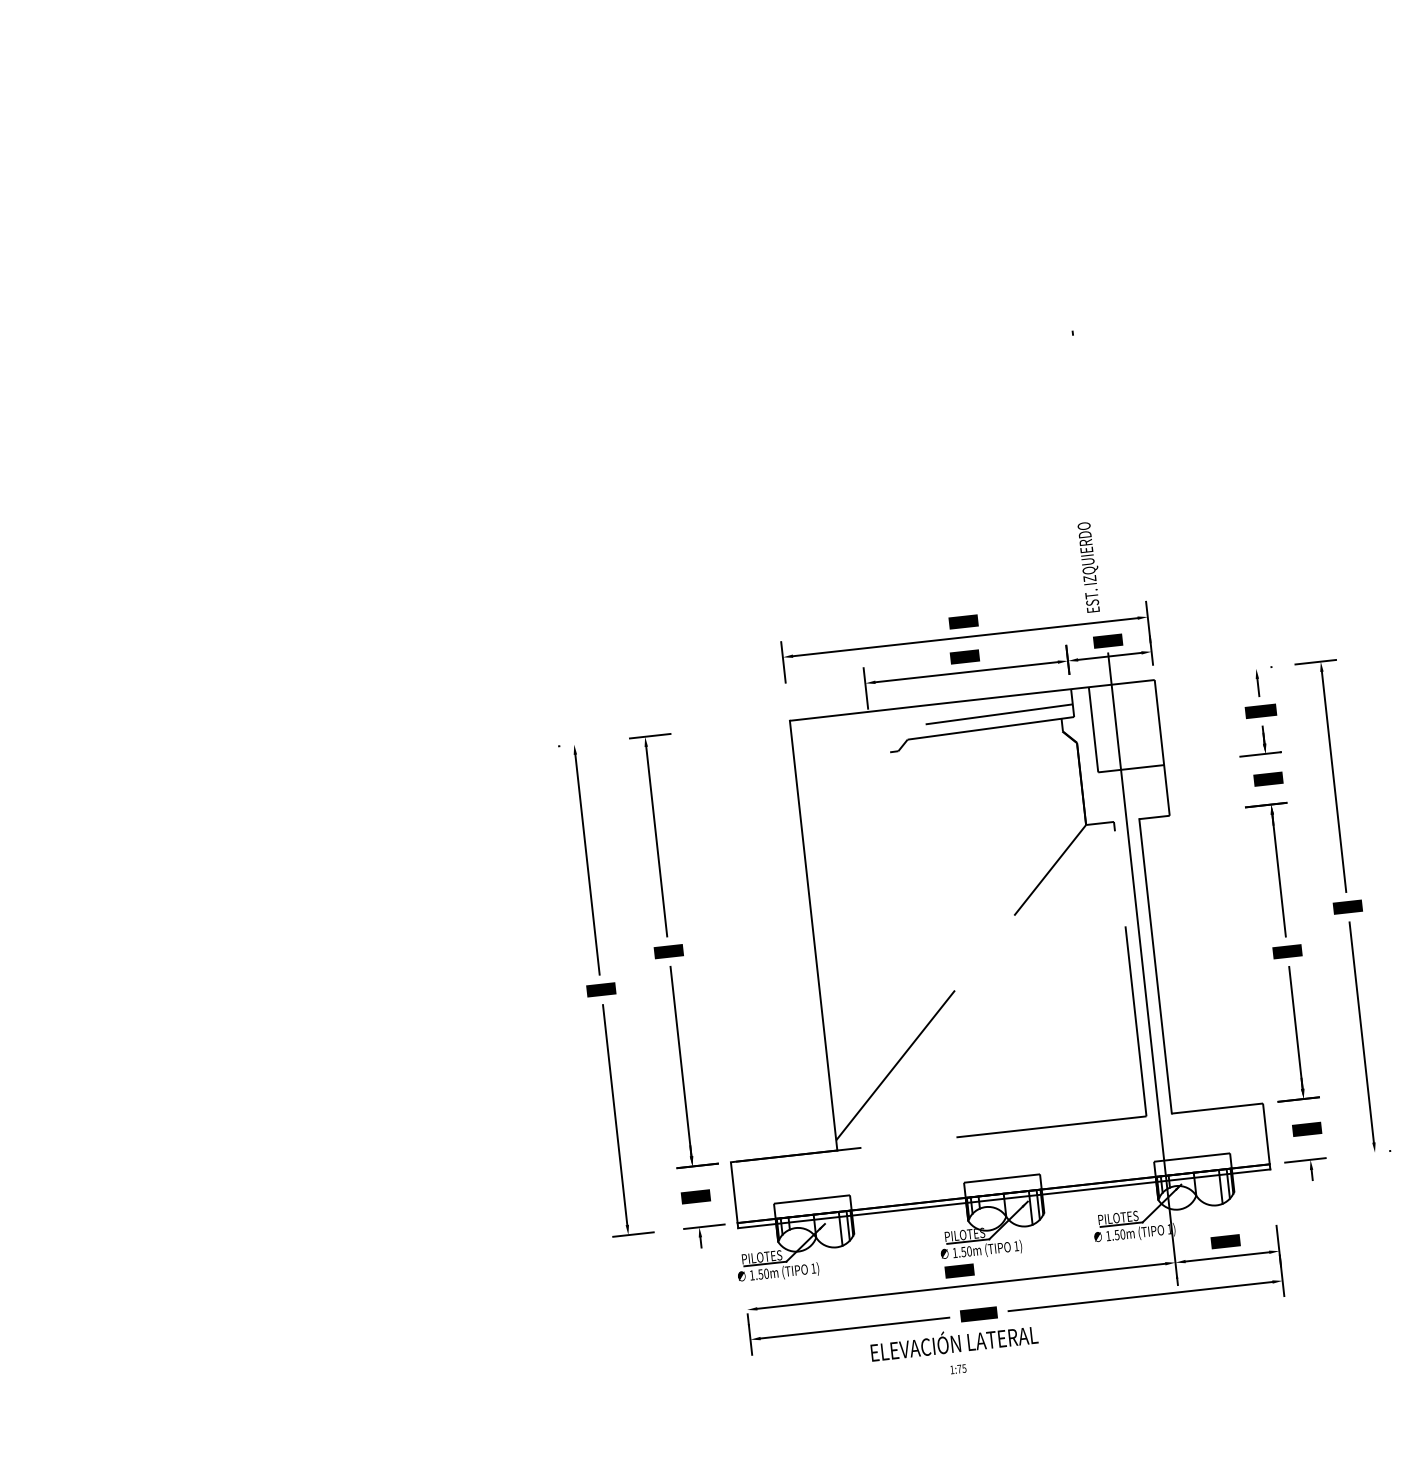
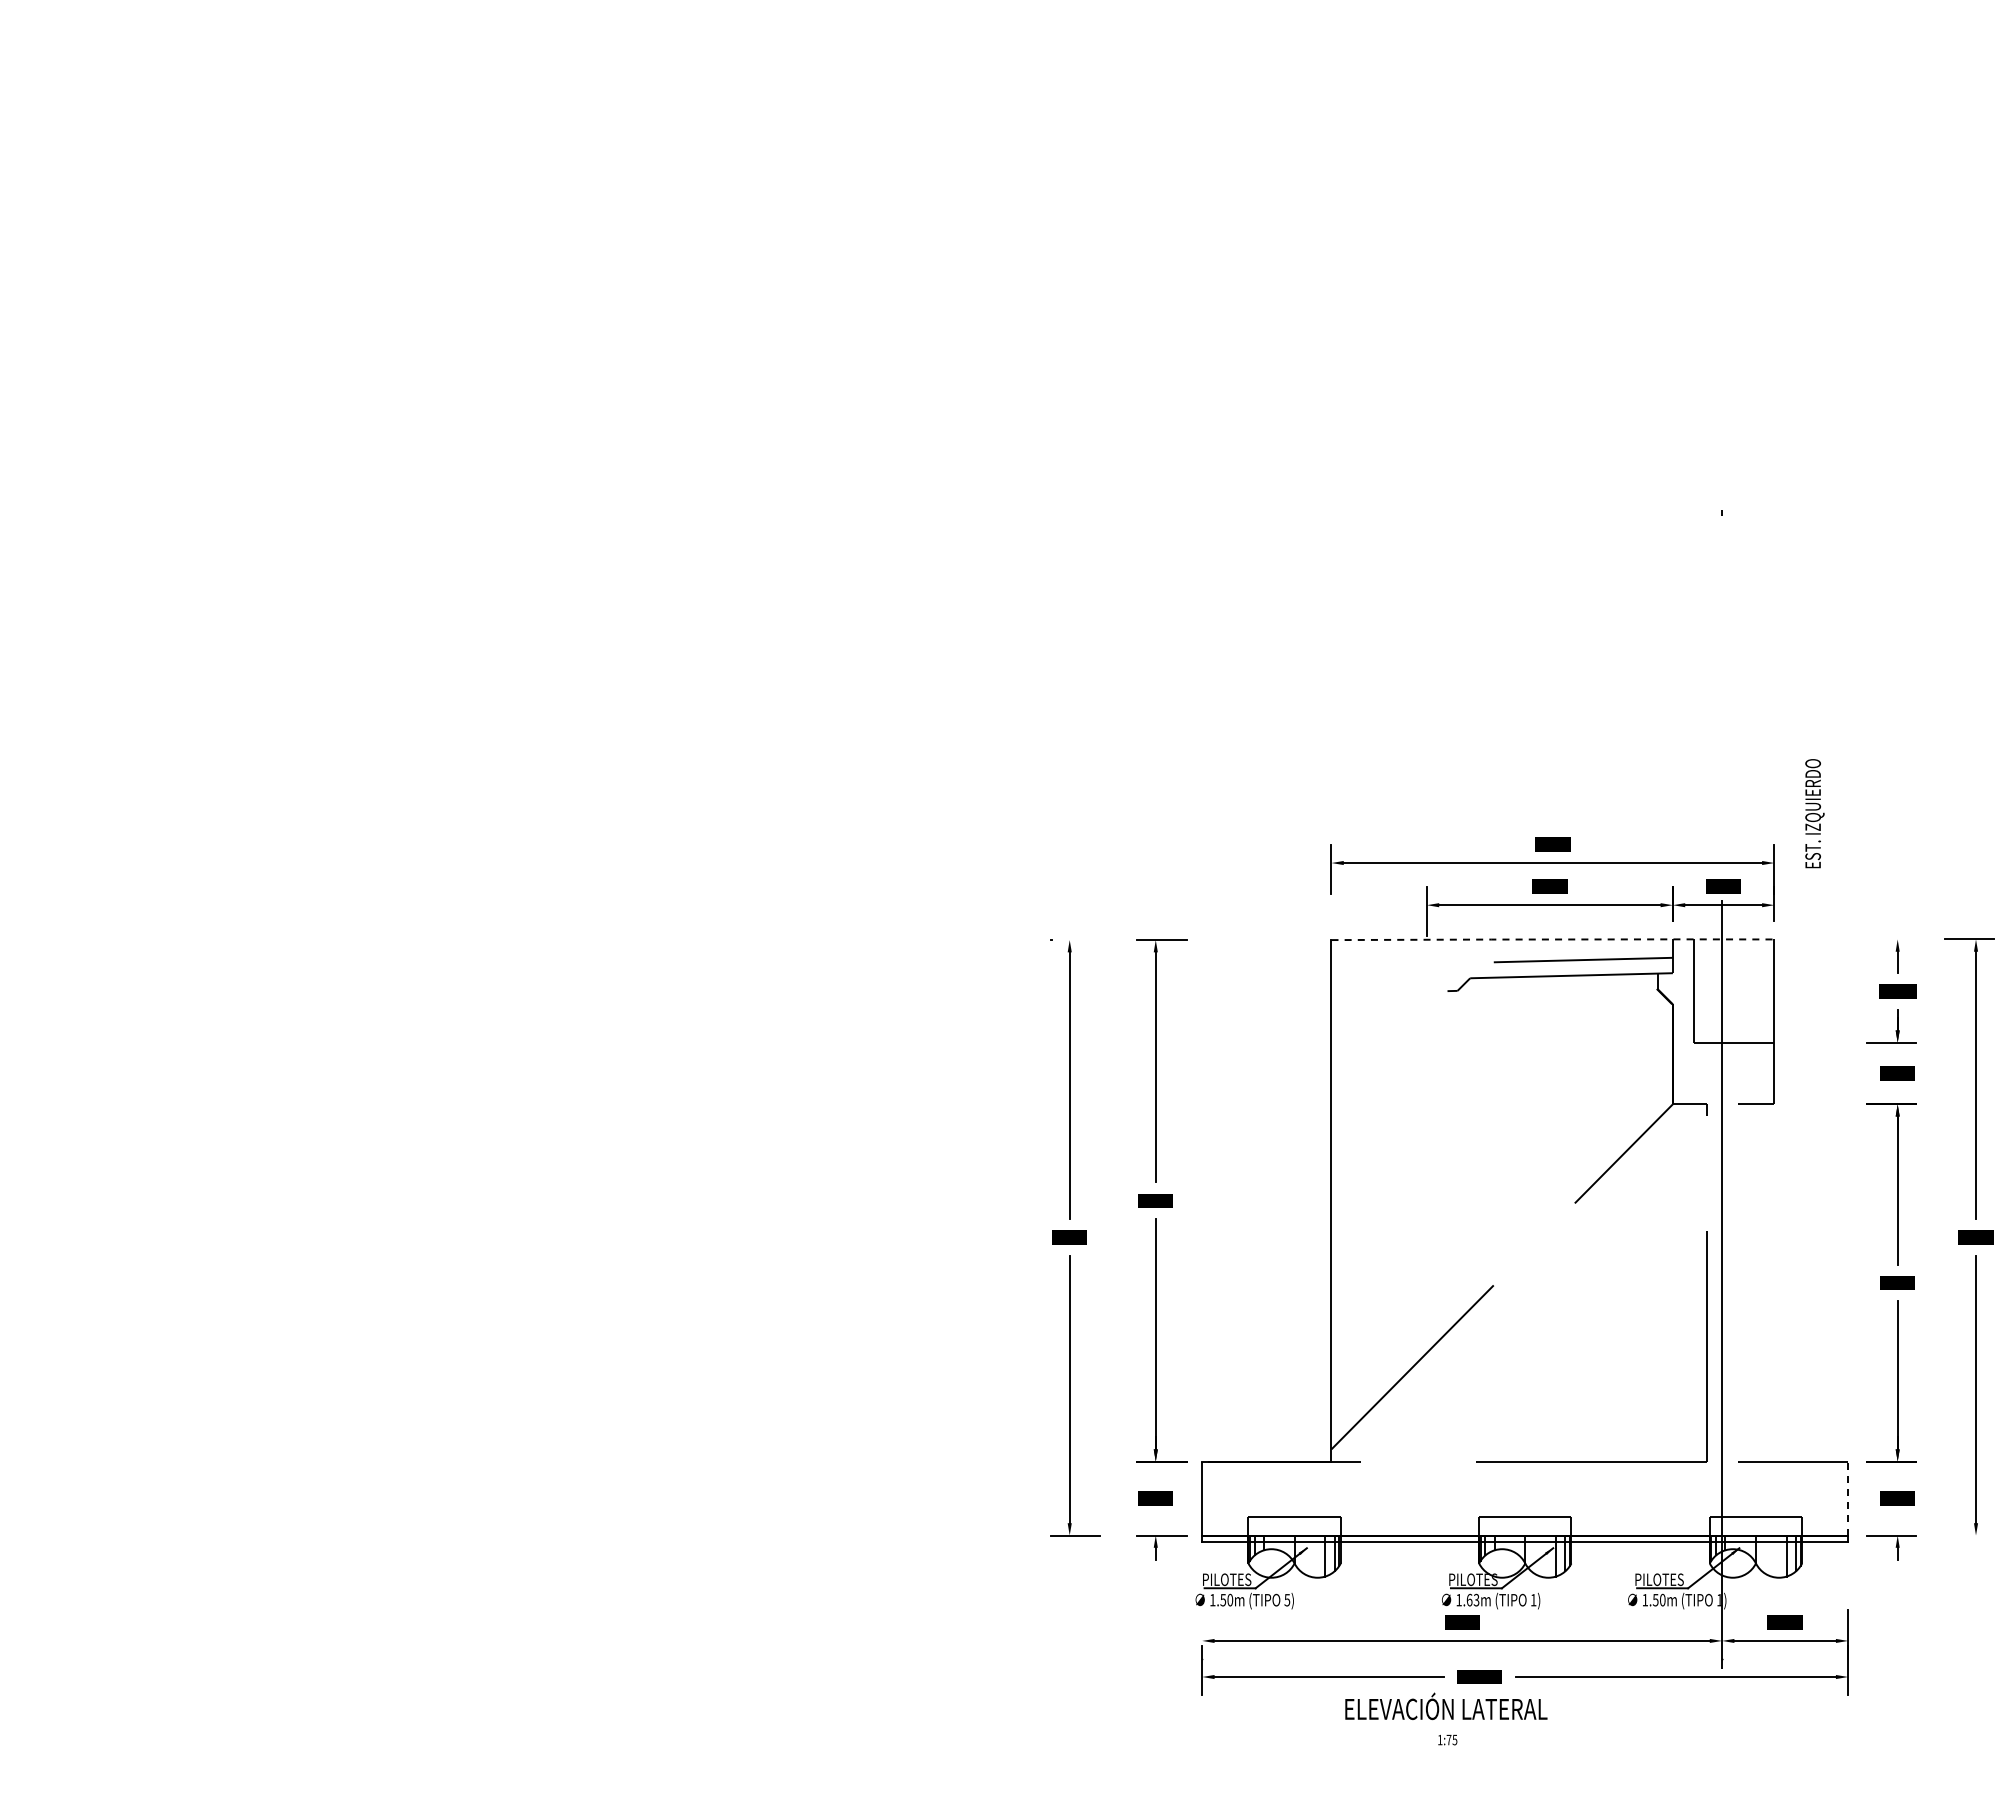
text: (1089, 567) -> (1814, 813), moved
line: (972, 700) -> (1553, 939), solid -> dashed
line: (1155, 965) -> (1737, 1282), removed
line: (1266, 1133) -> (1848, 1498), solid -> dashed
text: (966, 1251) -> (1472, 1599), 1.50m -> 1.63m
text: (813, 1268) -> (1287, 1600), 1) -> 5)

